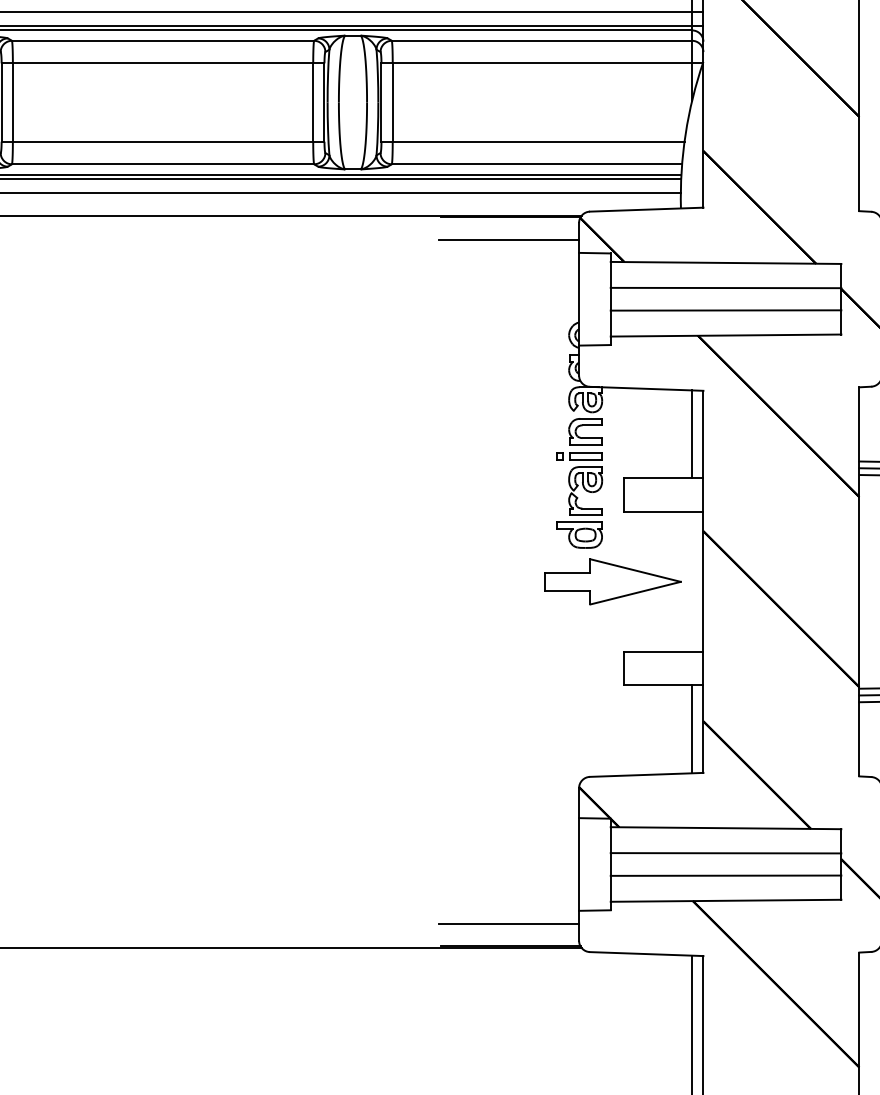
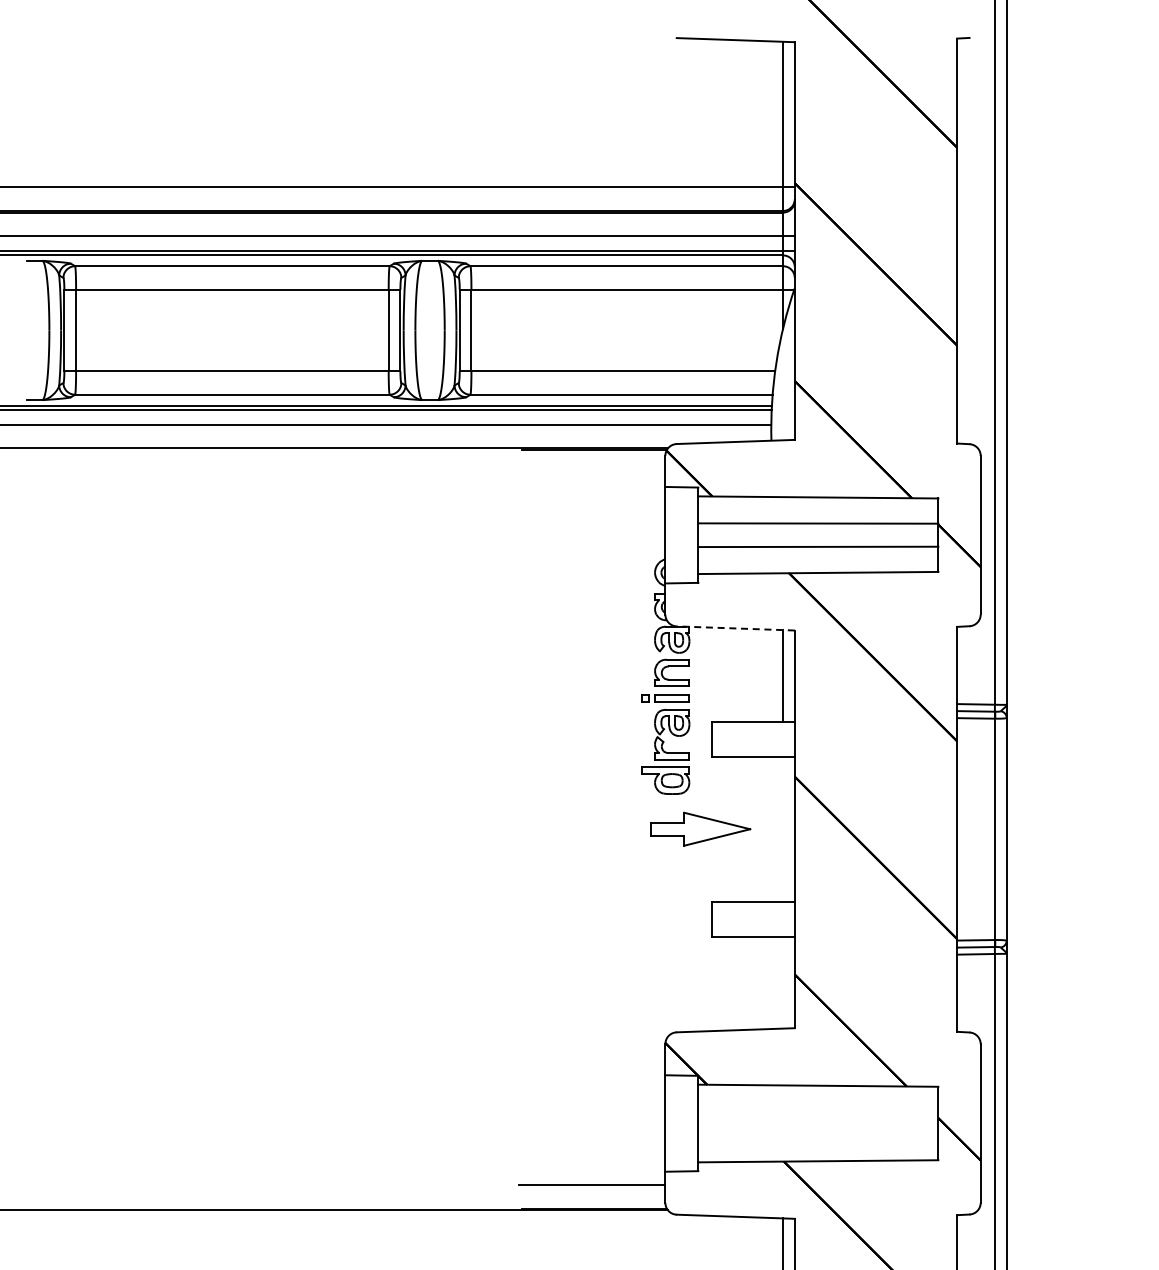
line: (509, 239) -> (592, 473), removed
line: (646, 388) -> (735, 628), solid -> dashed
part: (612, 581) -> (700, 828), size x0.7
line: (692, 729) -> (783, 982), removed
line: (726, 852) -> (818, 1111), removed
line: (726, 876) -> (818, 1135), removed

